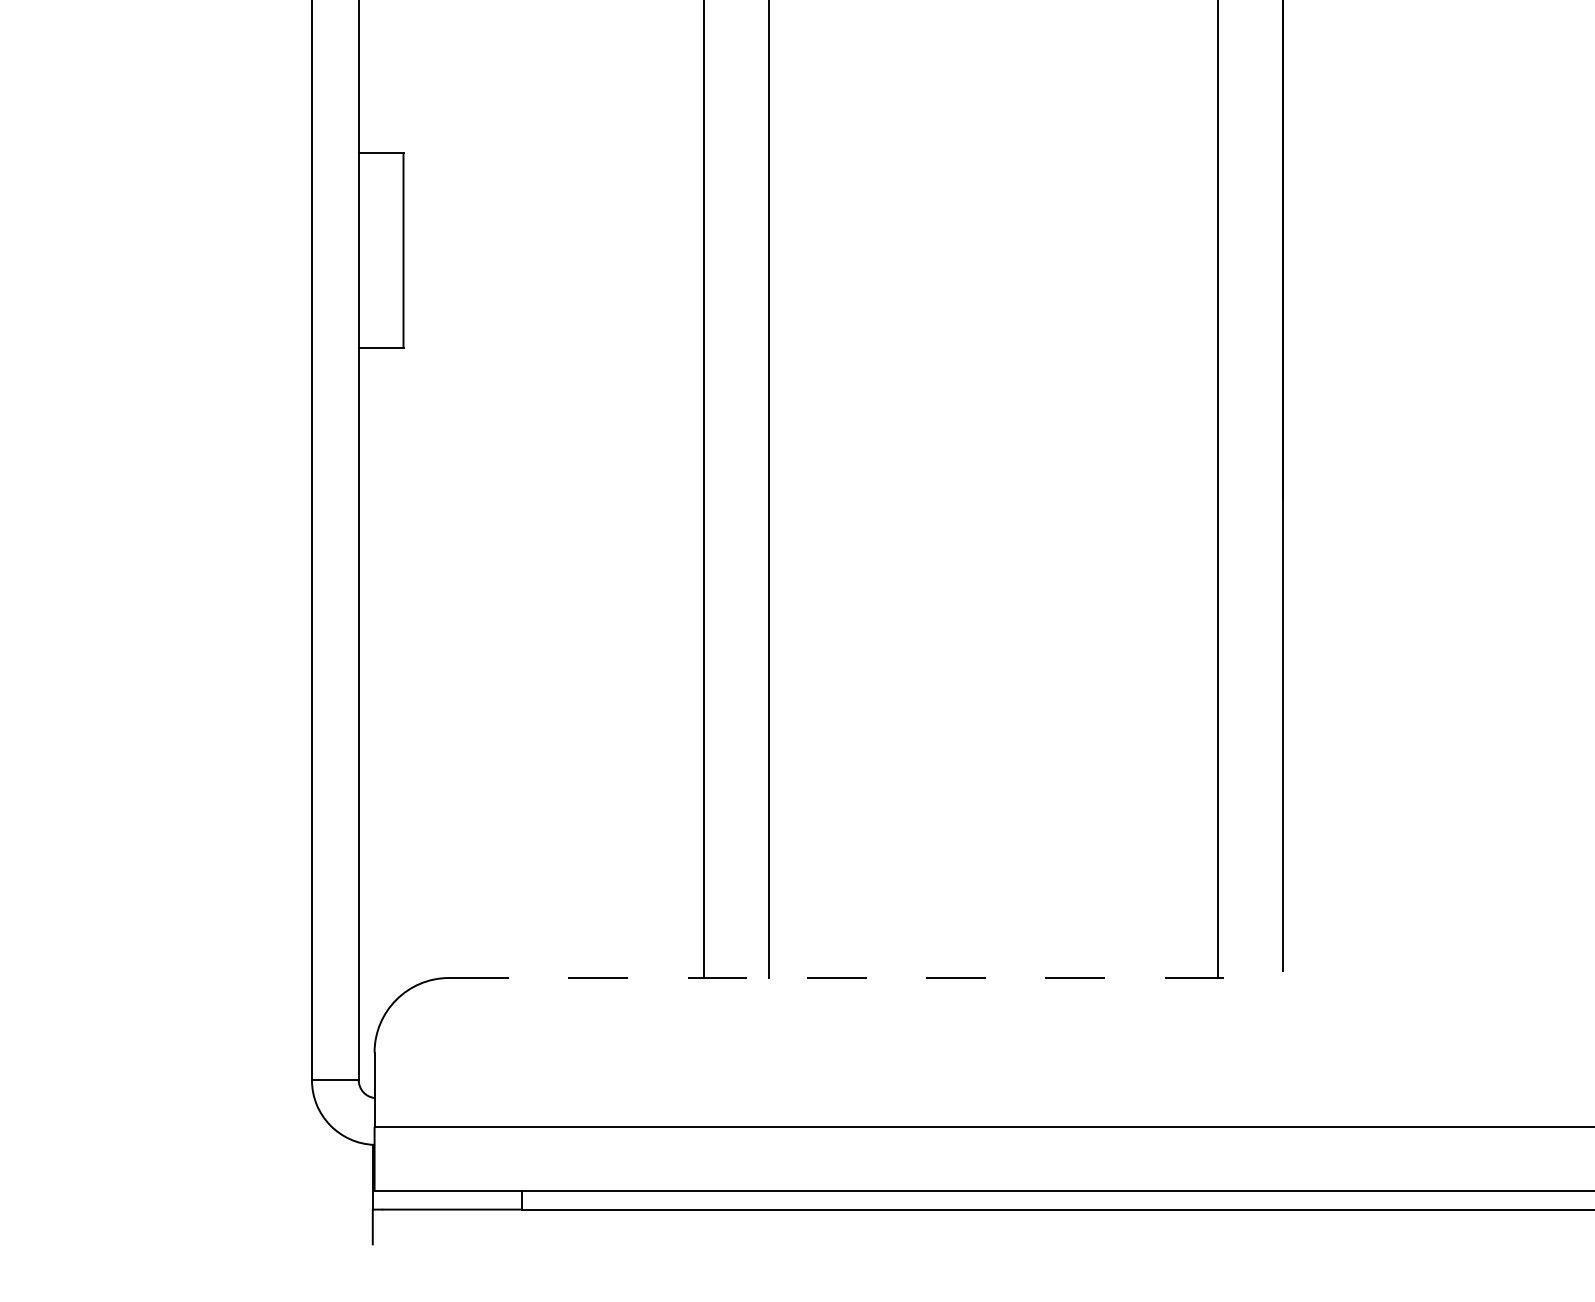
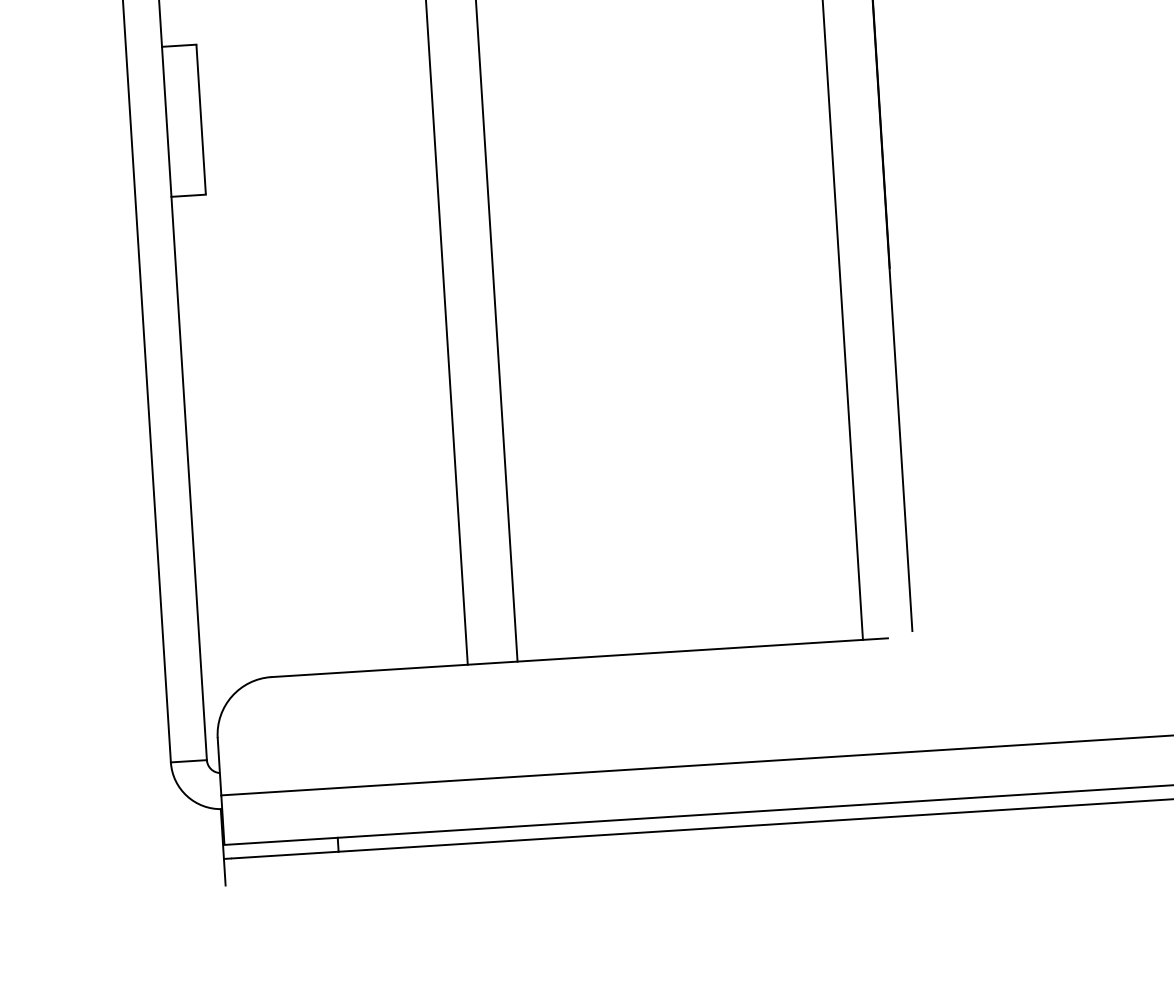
line: (849, 977) -> (579, 657), dashed -> solid

